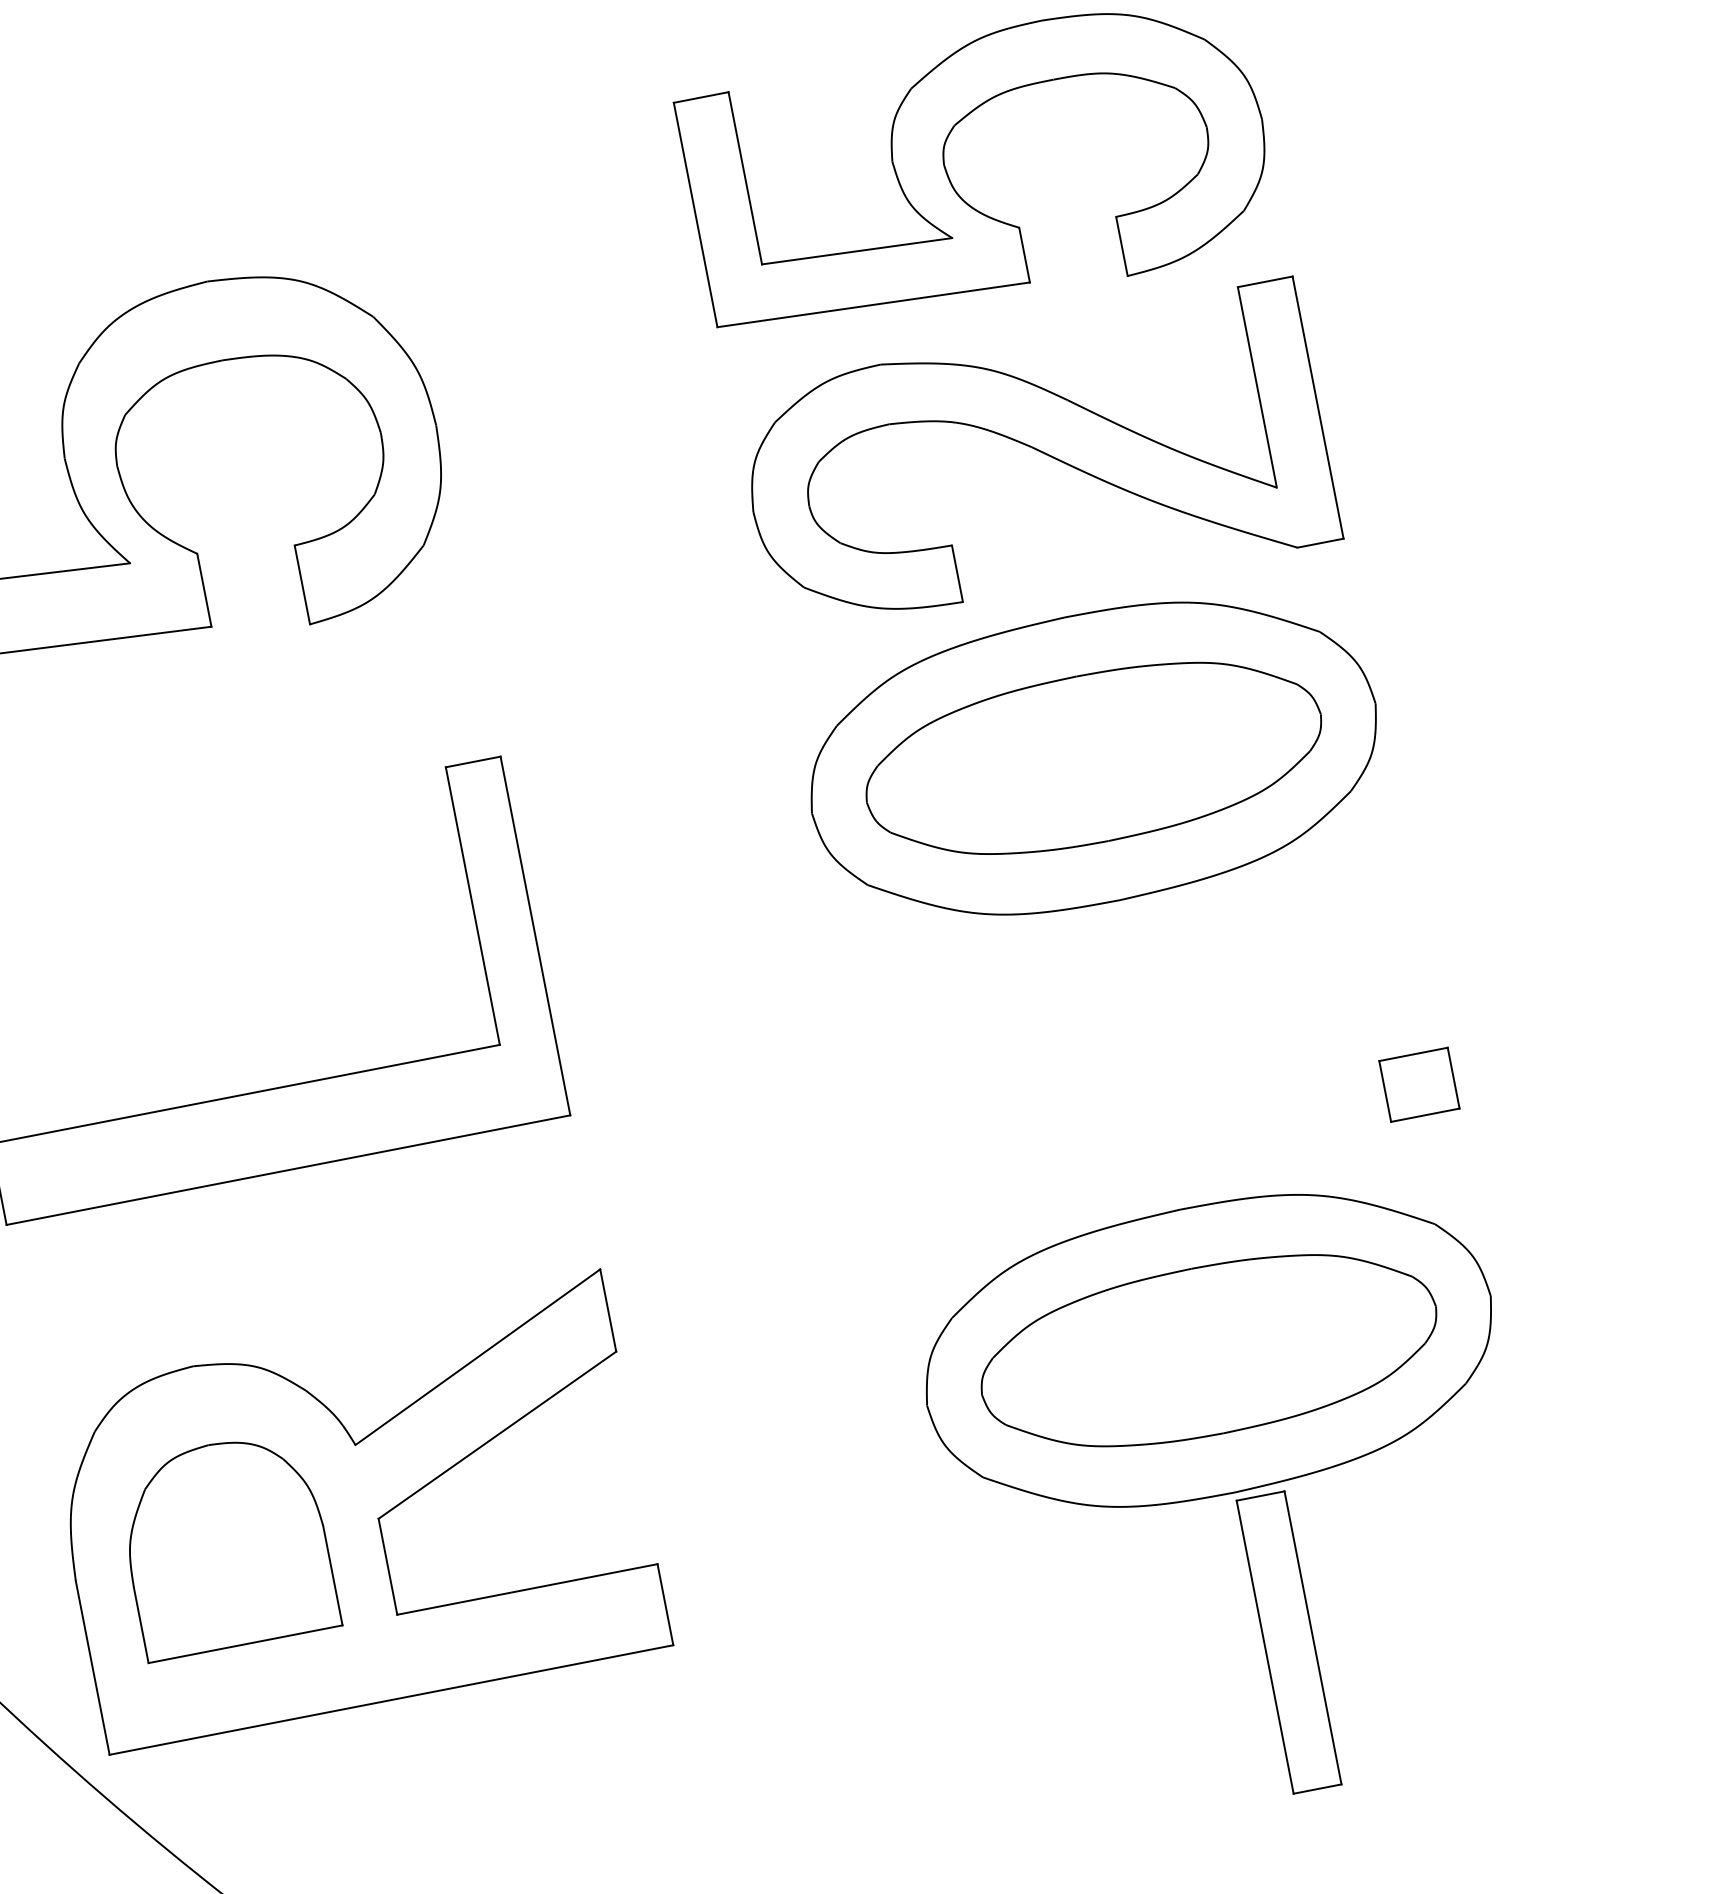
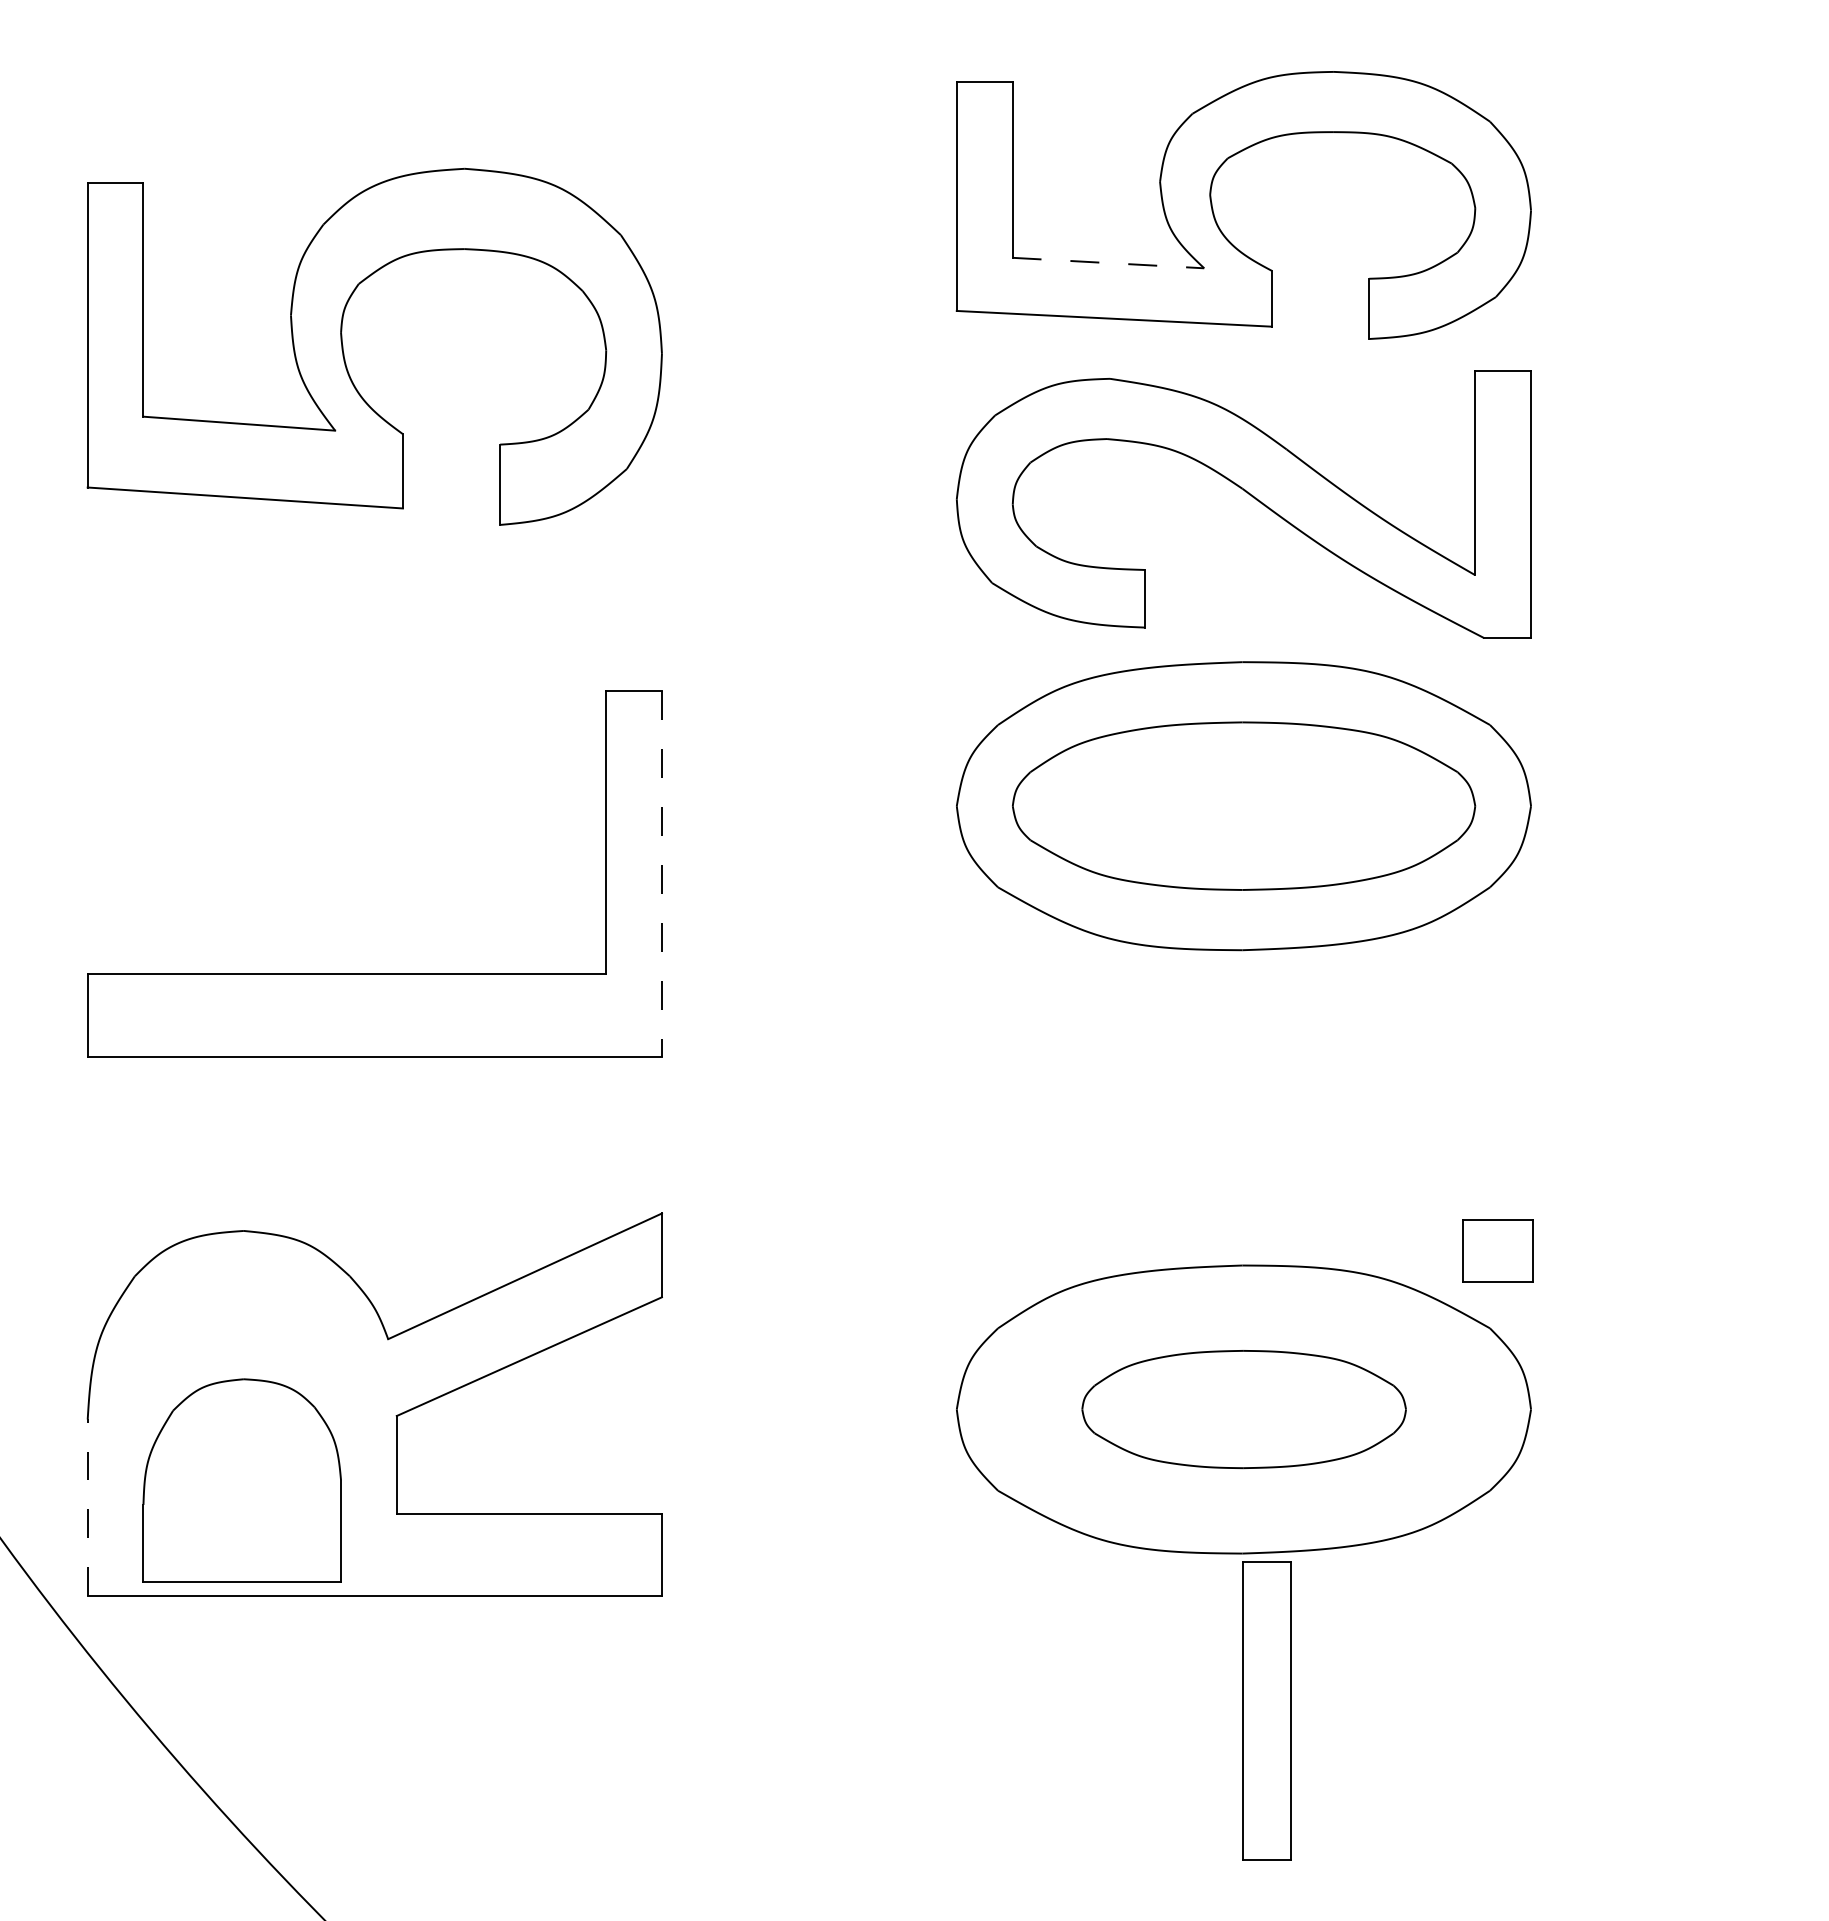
line: (857, 251) -> (1108, 263), solid -> dashed
line: (534, 935) -> (661, 873), solid -> dashed
part: (1418, 1084) -> (1497, 1250), moved
part: (1209, 1350) -> (1244, 1409), size x0.7
part: (225, 1544) -> (241, 1480), moved
line: (92, 1667) -> (87, 1507), solid -> dashed

